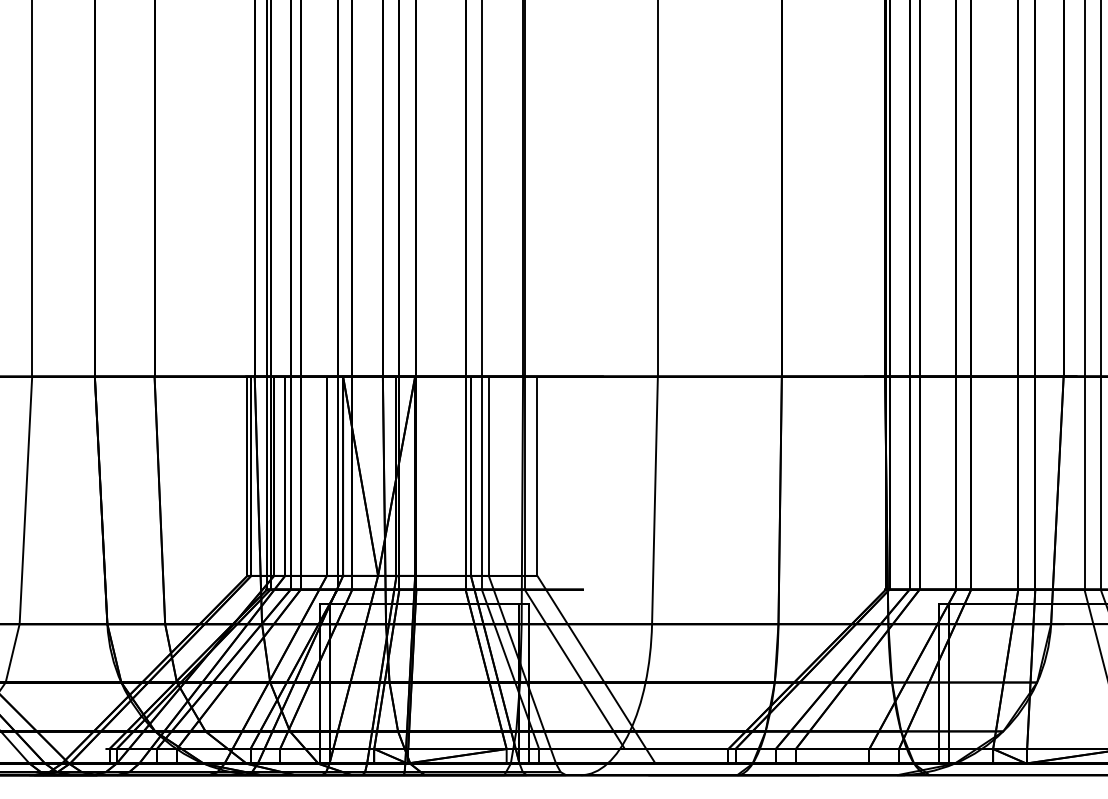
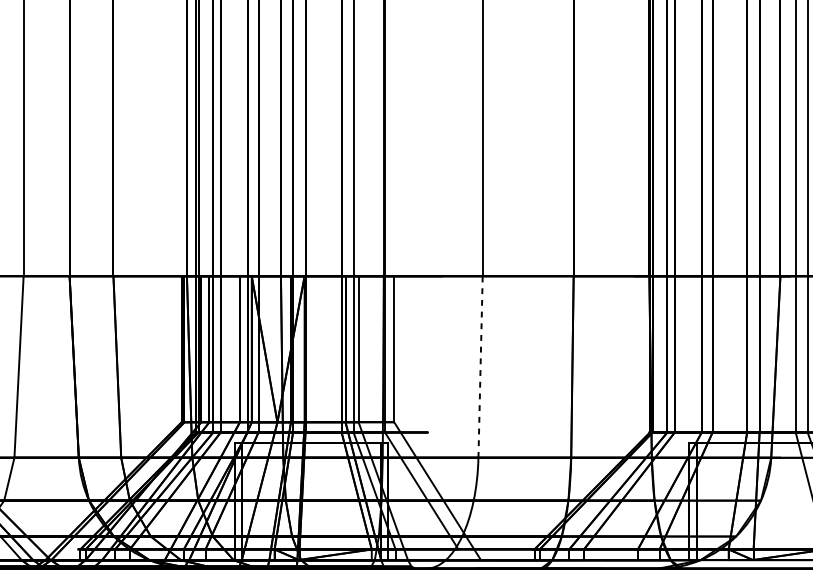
line: (654, 500) -> (480, 367), solid -> dashed

